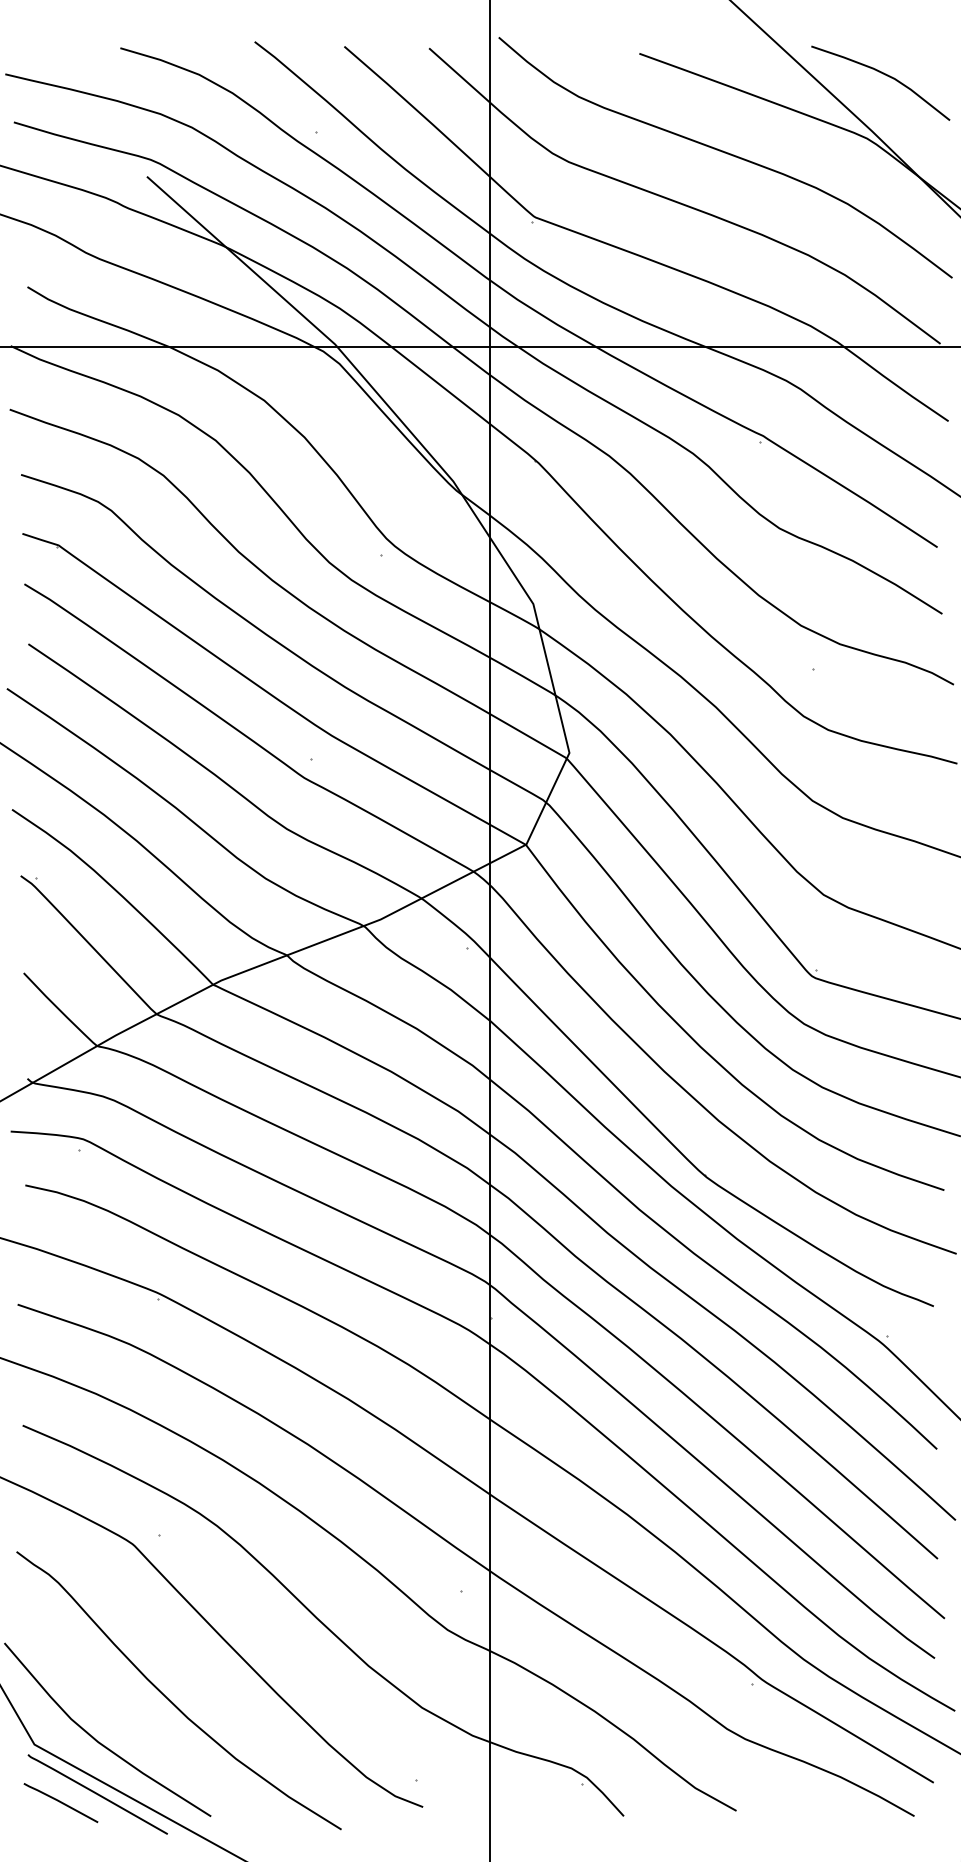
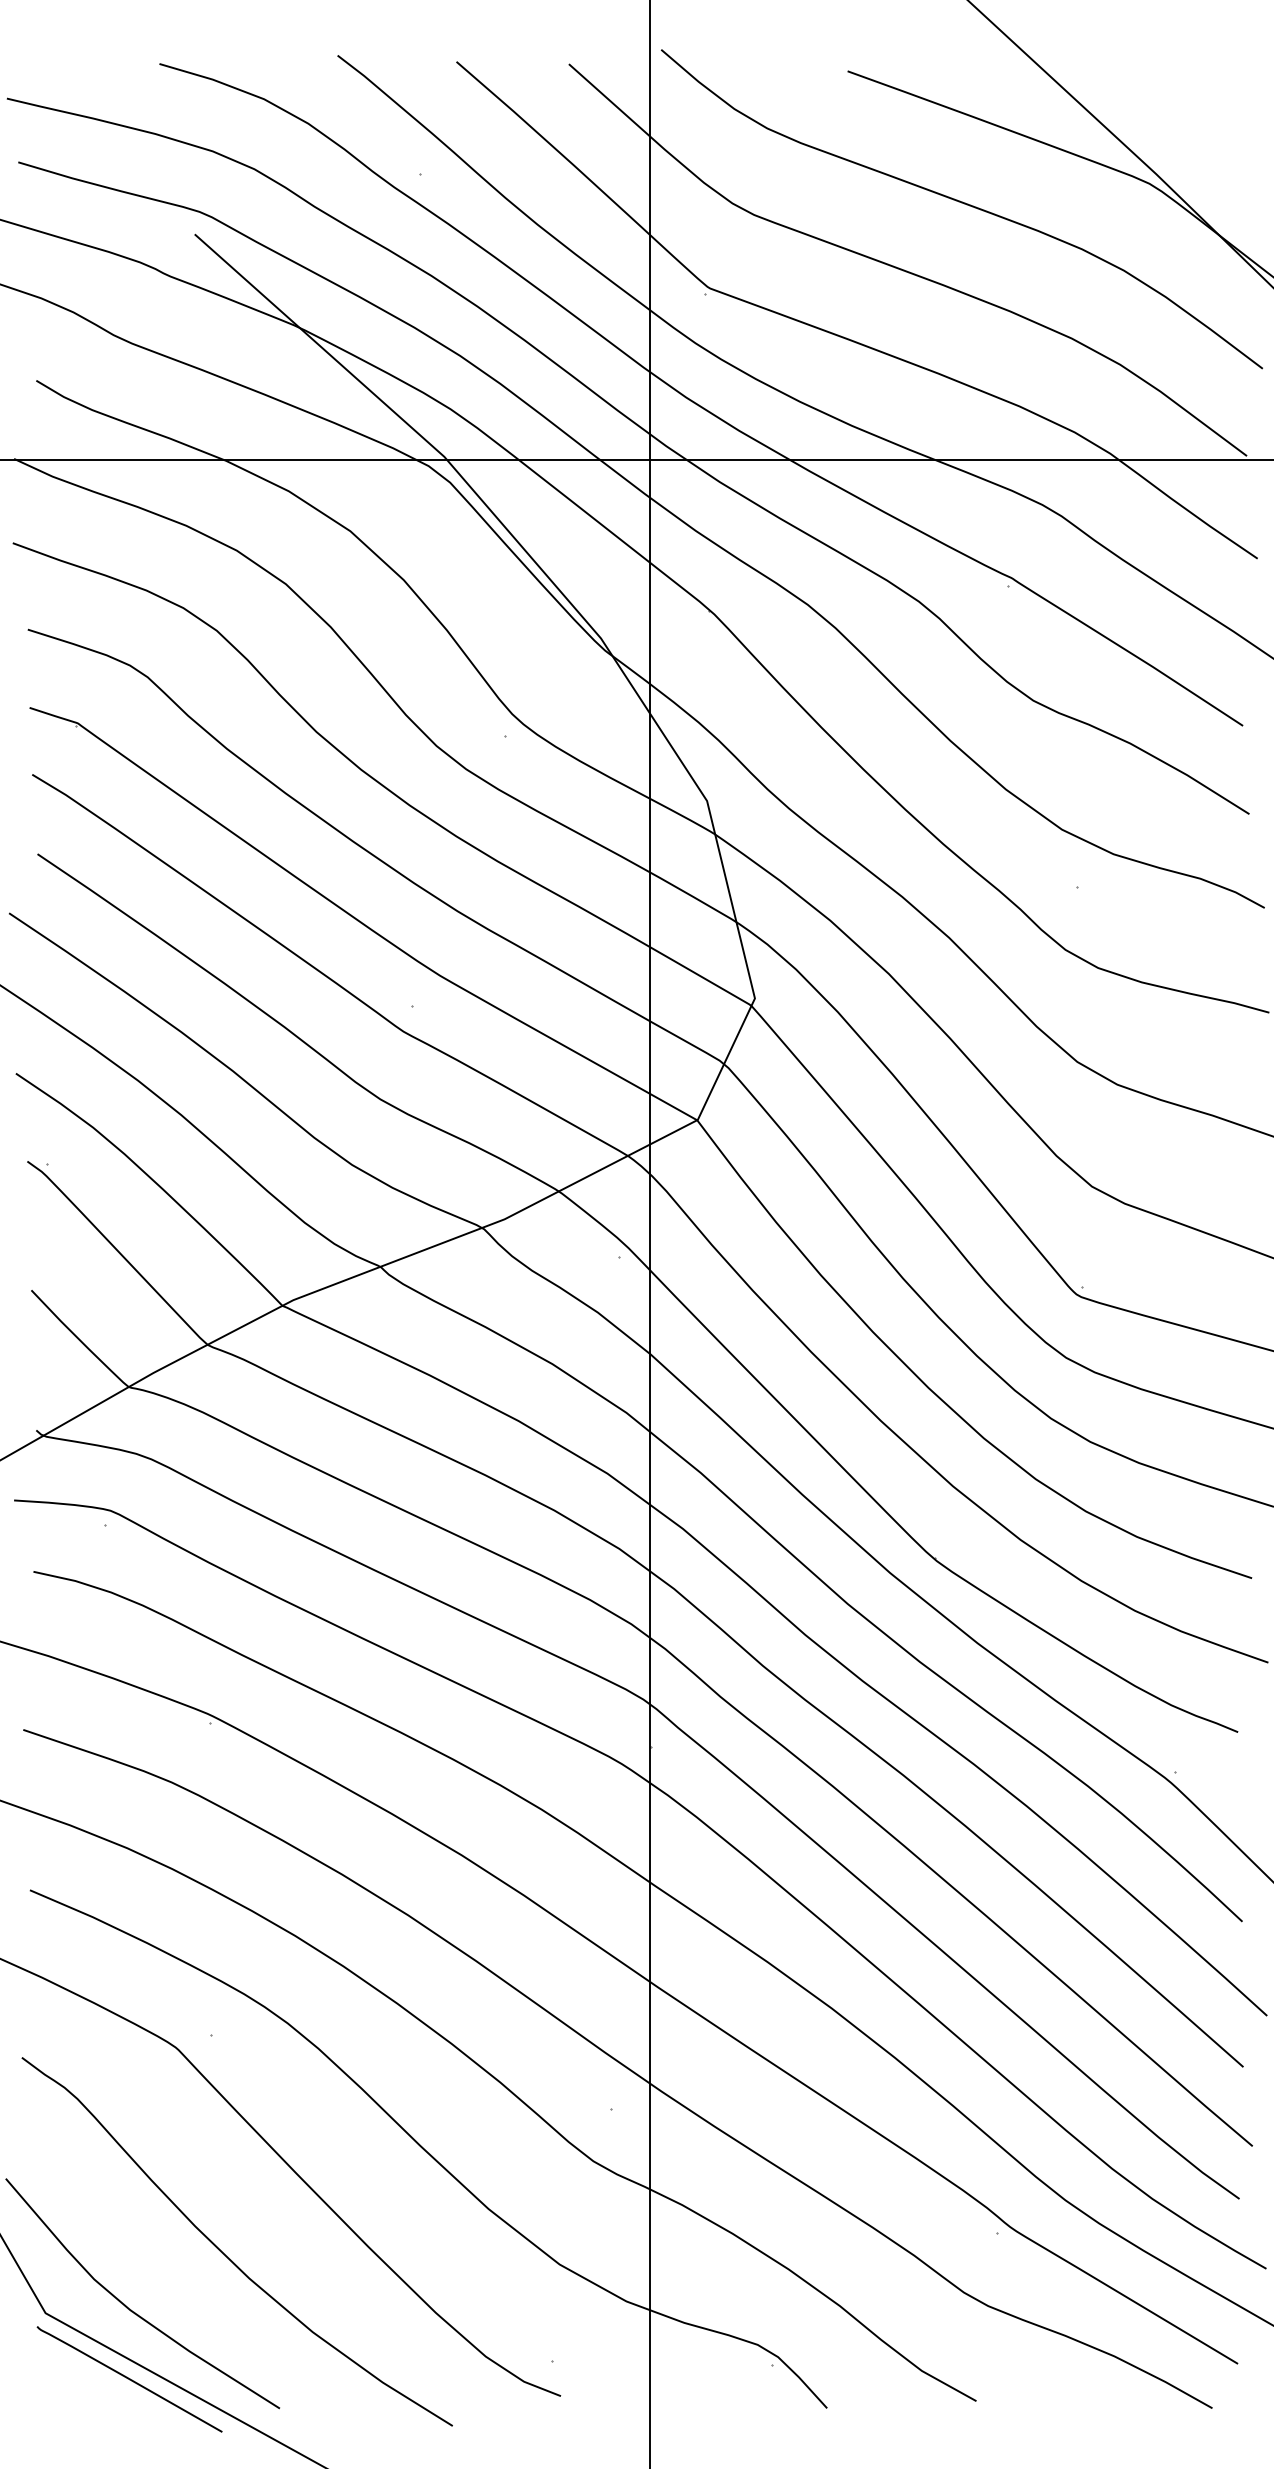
curve: (884, 74) -> (1172, 99), removed
line: (60, 1802) -> (80, 2390), removed

